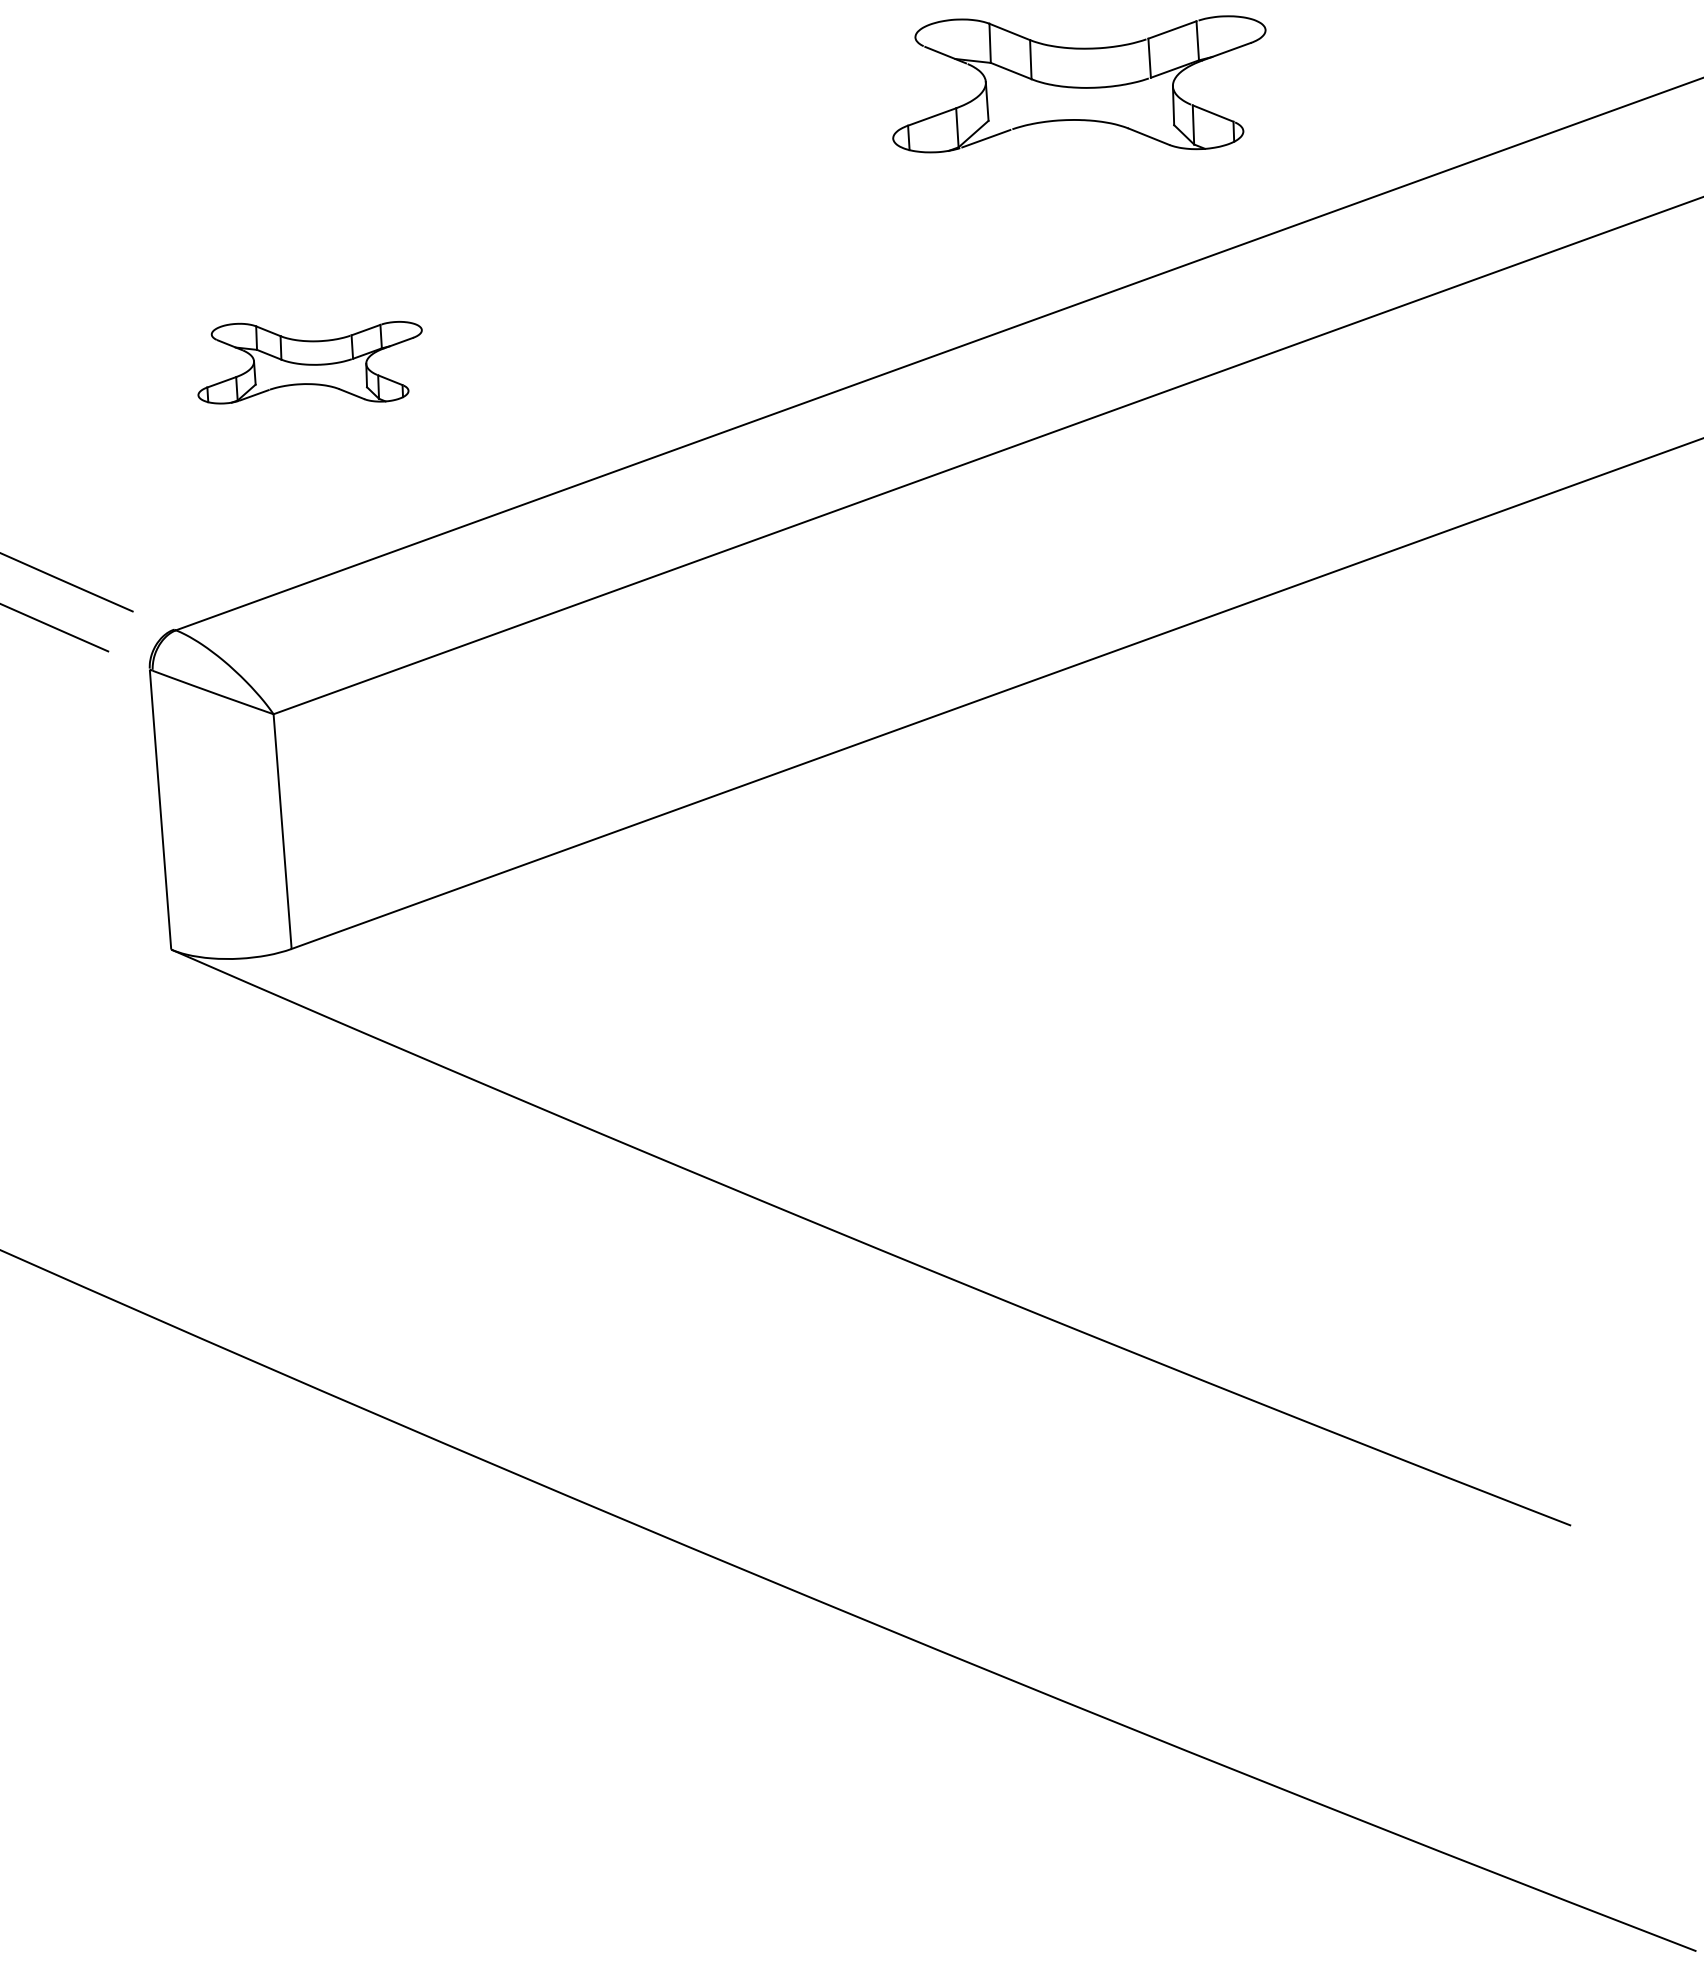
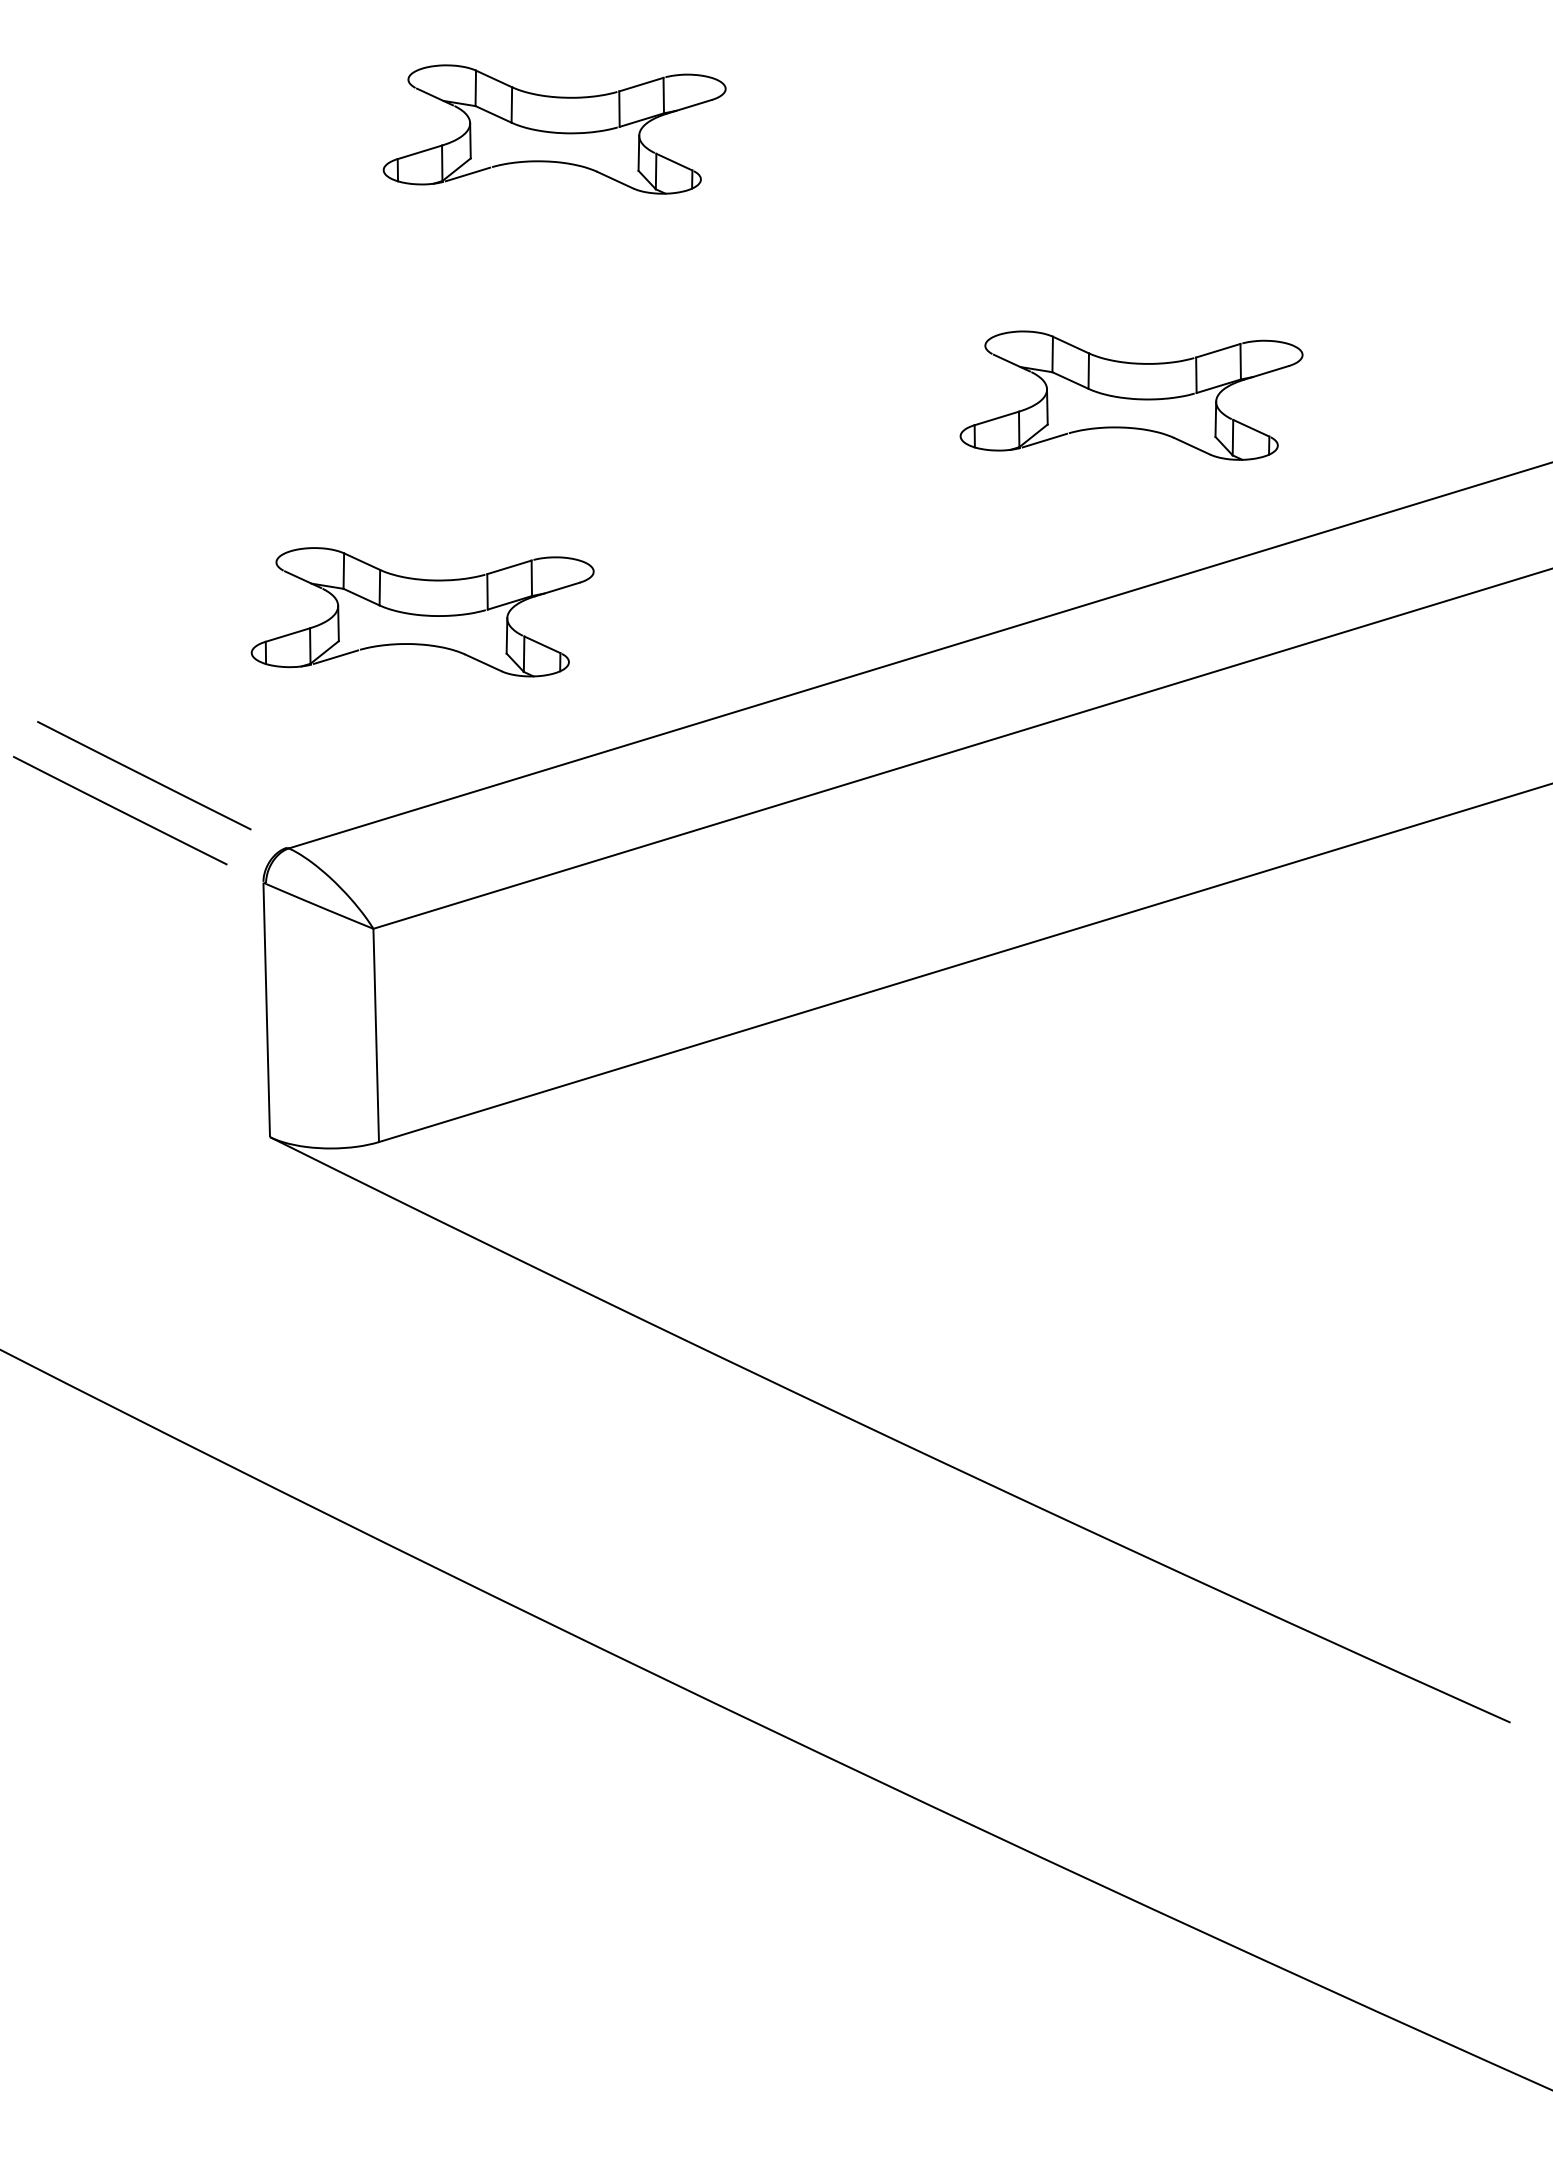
part: (310, 362) -> (422, 612), size x1.67

